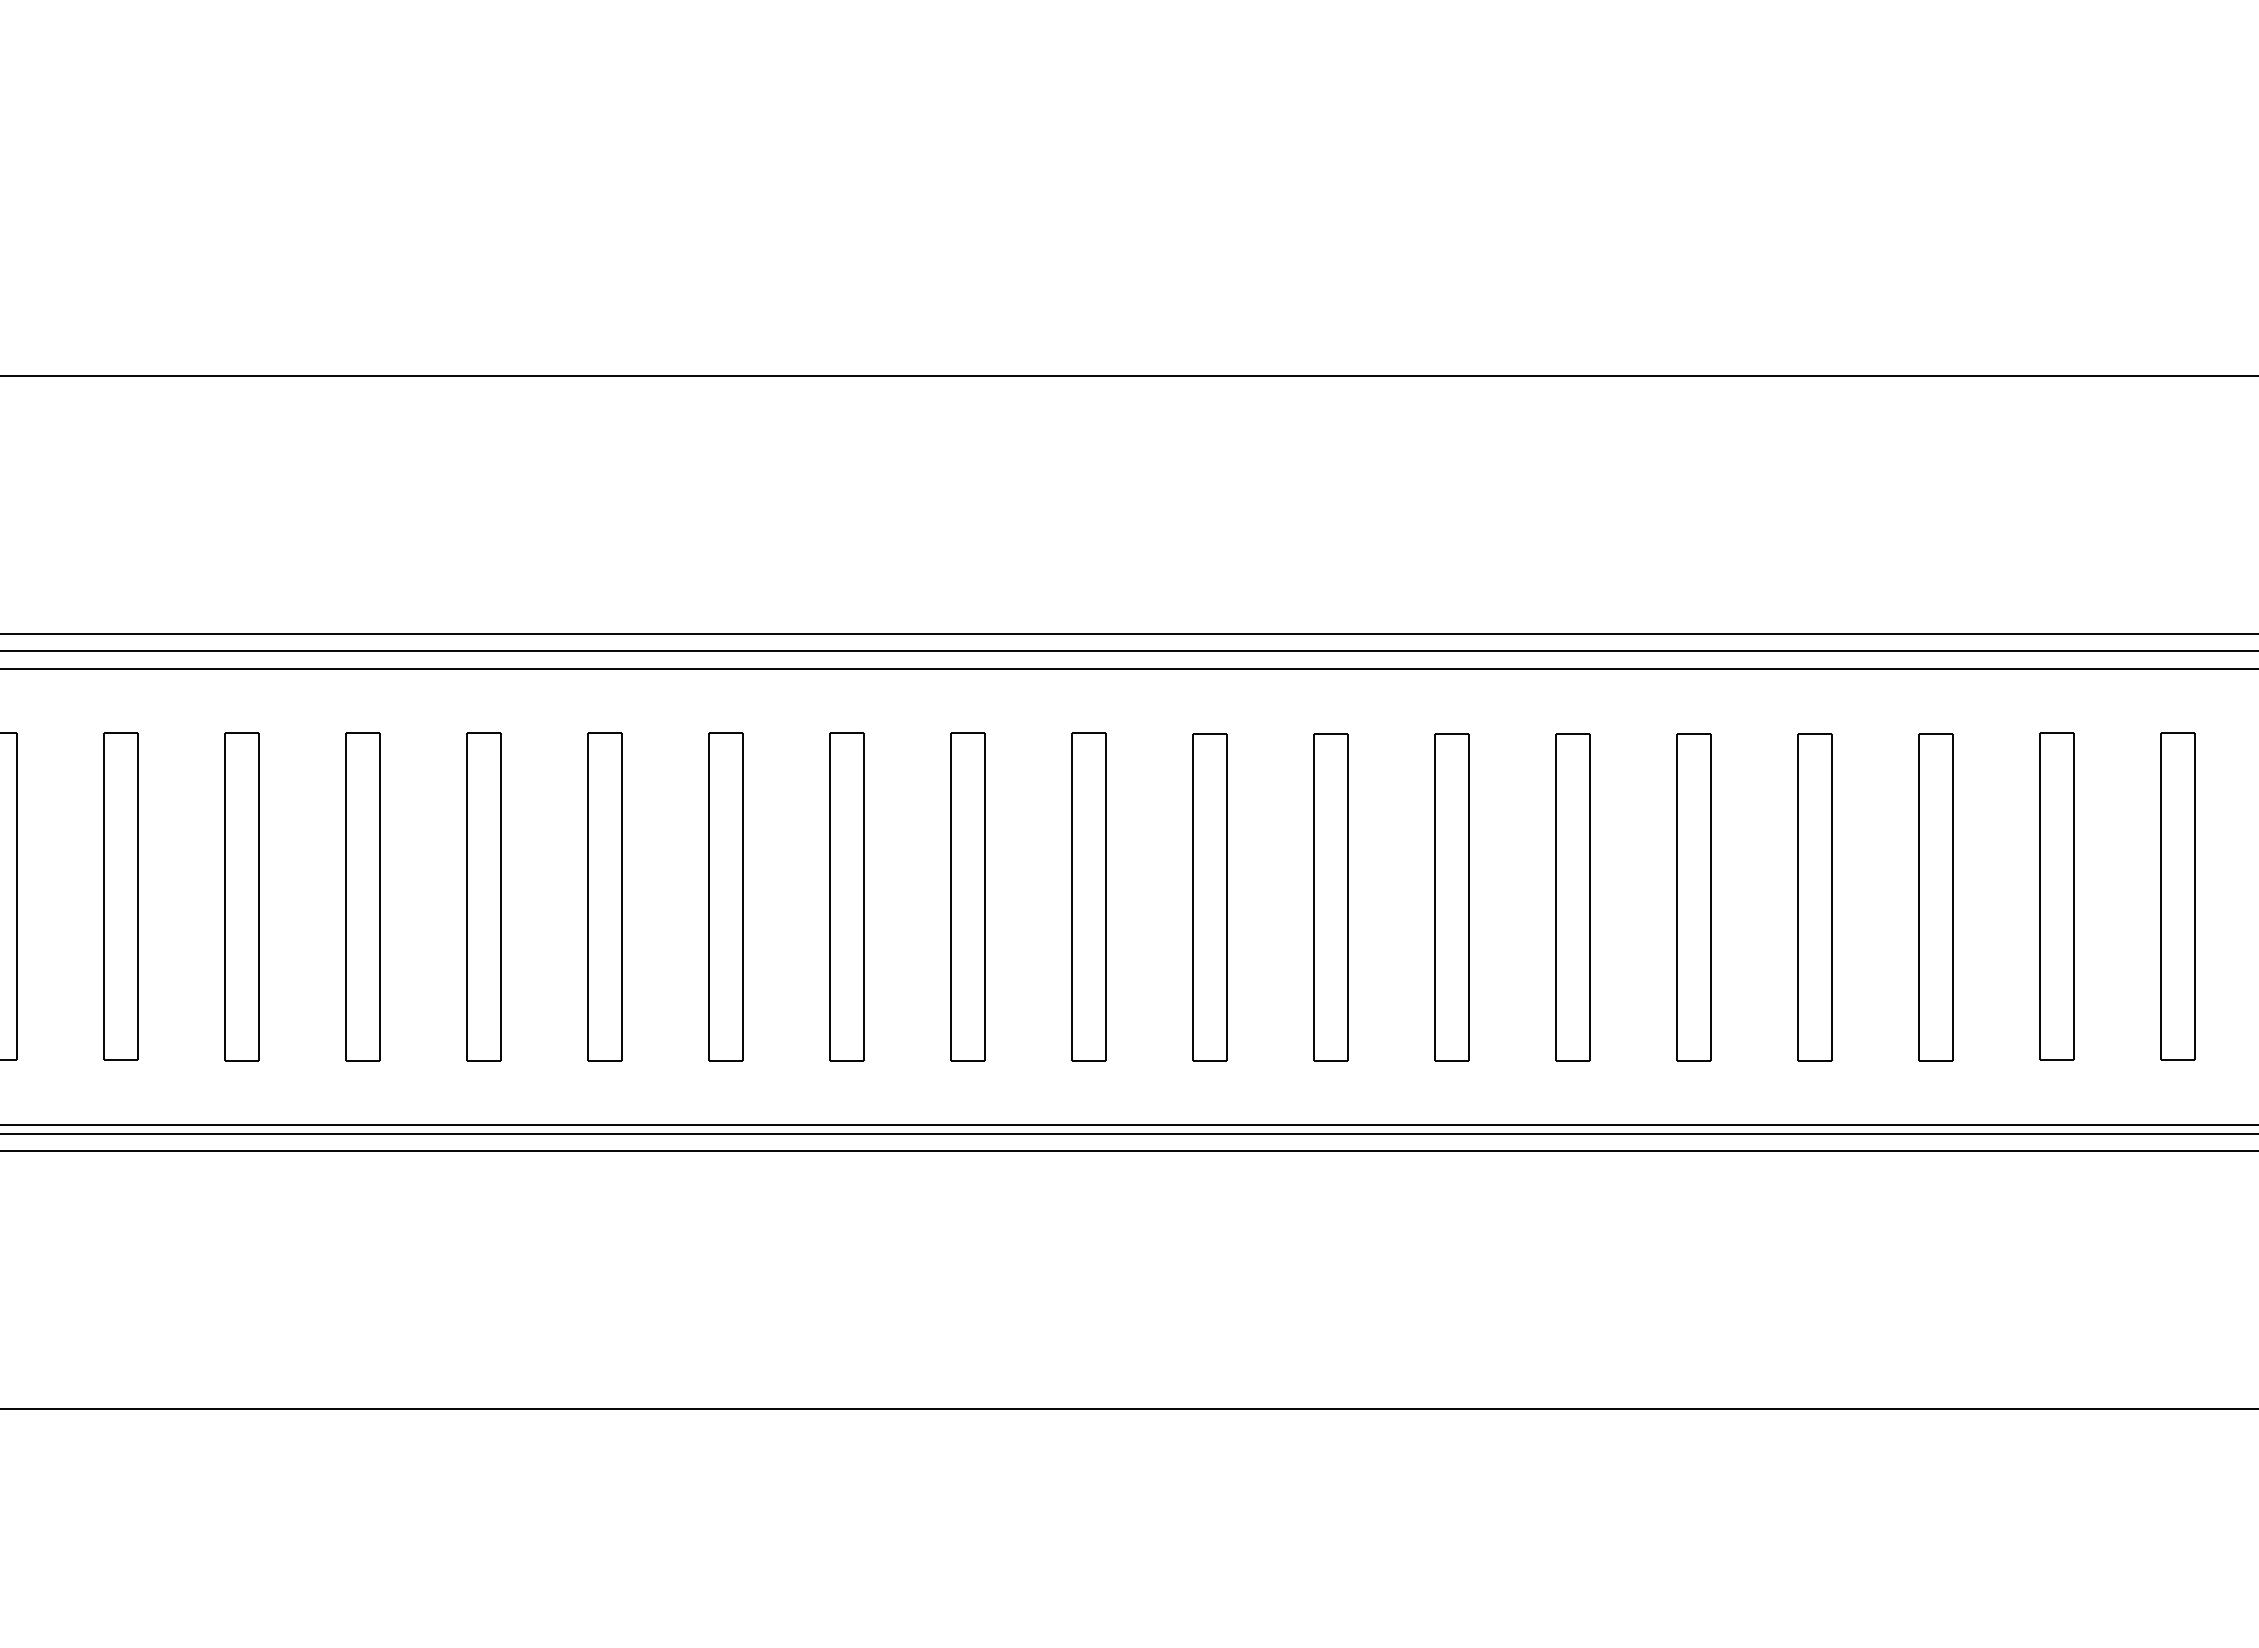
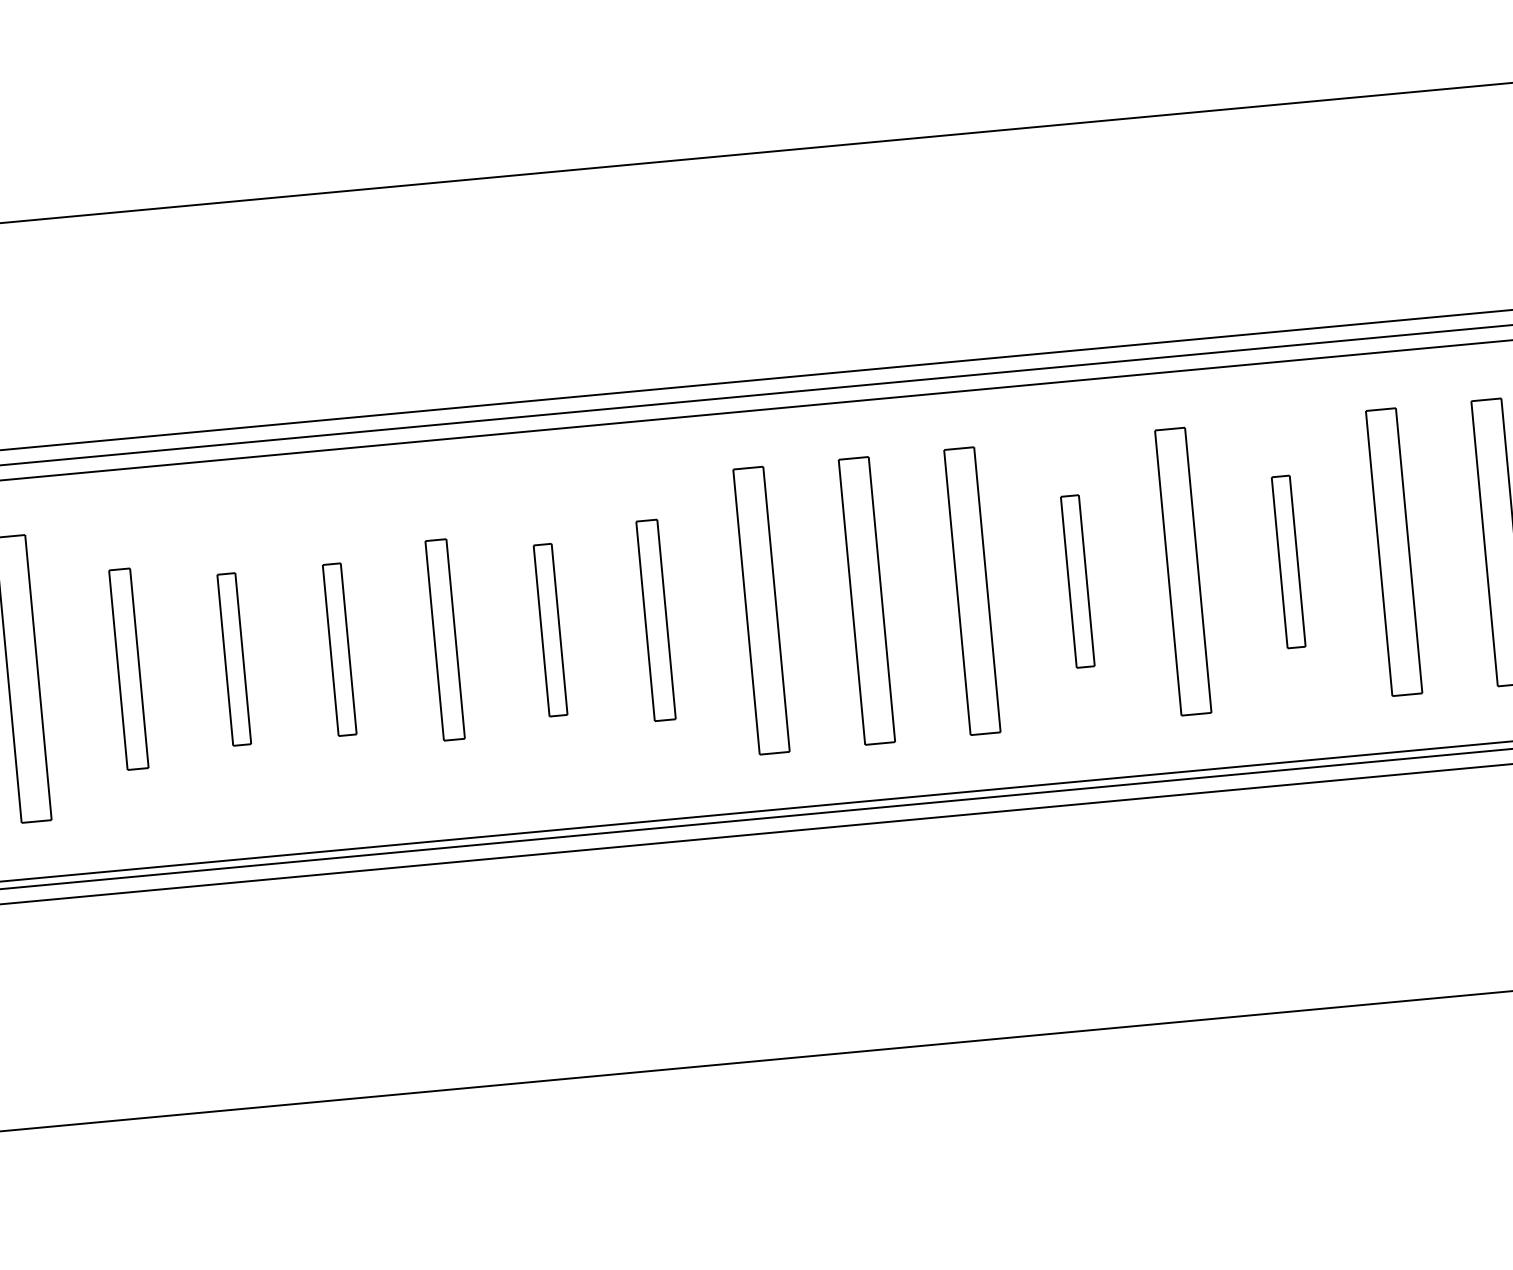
part: (362, 896) -> (128, 668), size x0.7
part: (483, 896) -> (233, 659), size x0.6
part: (604, 896) -> (339, 649), size x0.6
part: (725, 896) -> (444, 639), size x0.7
part: (846, 896) -> (550, 629), size x0.6
part: (967, 896) -> (655, 619), size x0.7
part: (1451, 897) -> (1077, 581), size x0.6
part: (1693, 897) -> (1288, 562), size x0.6

